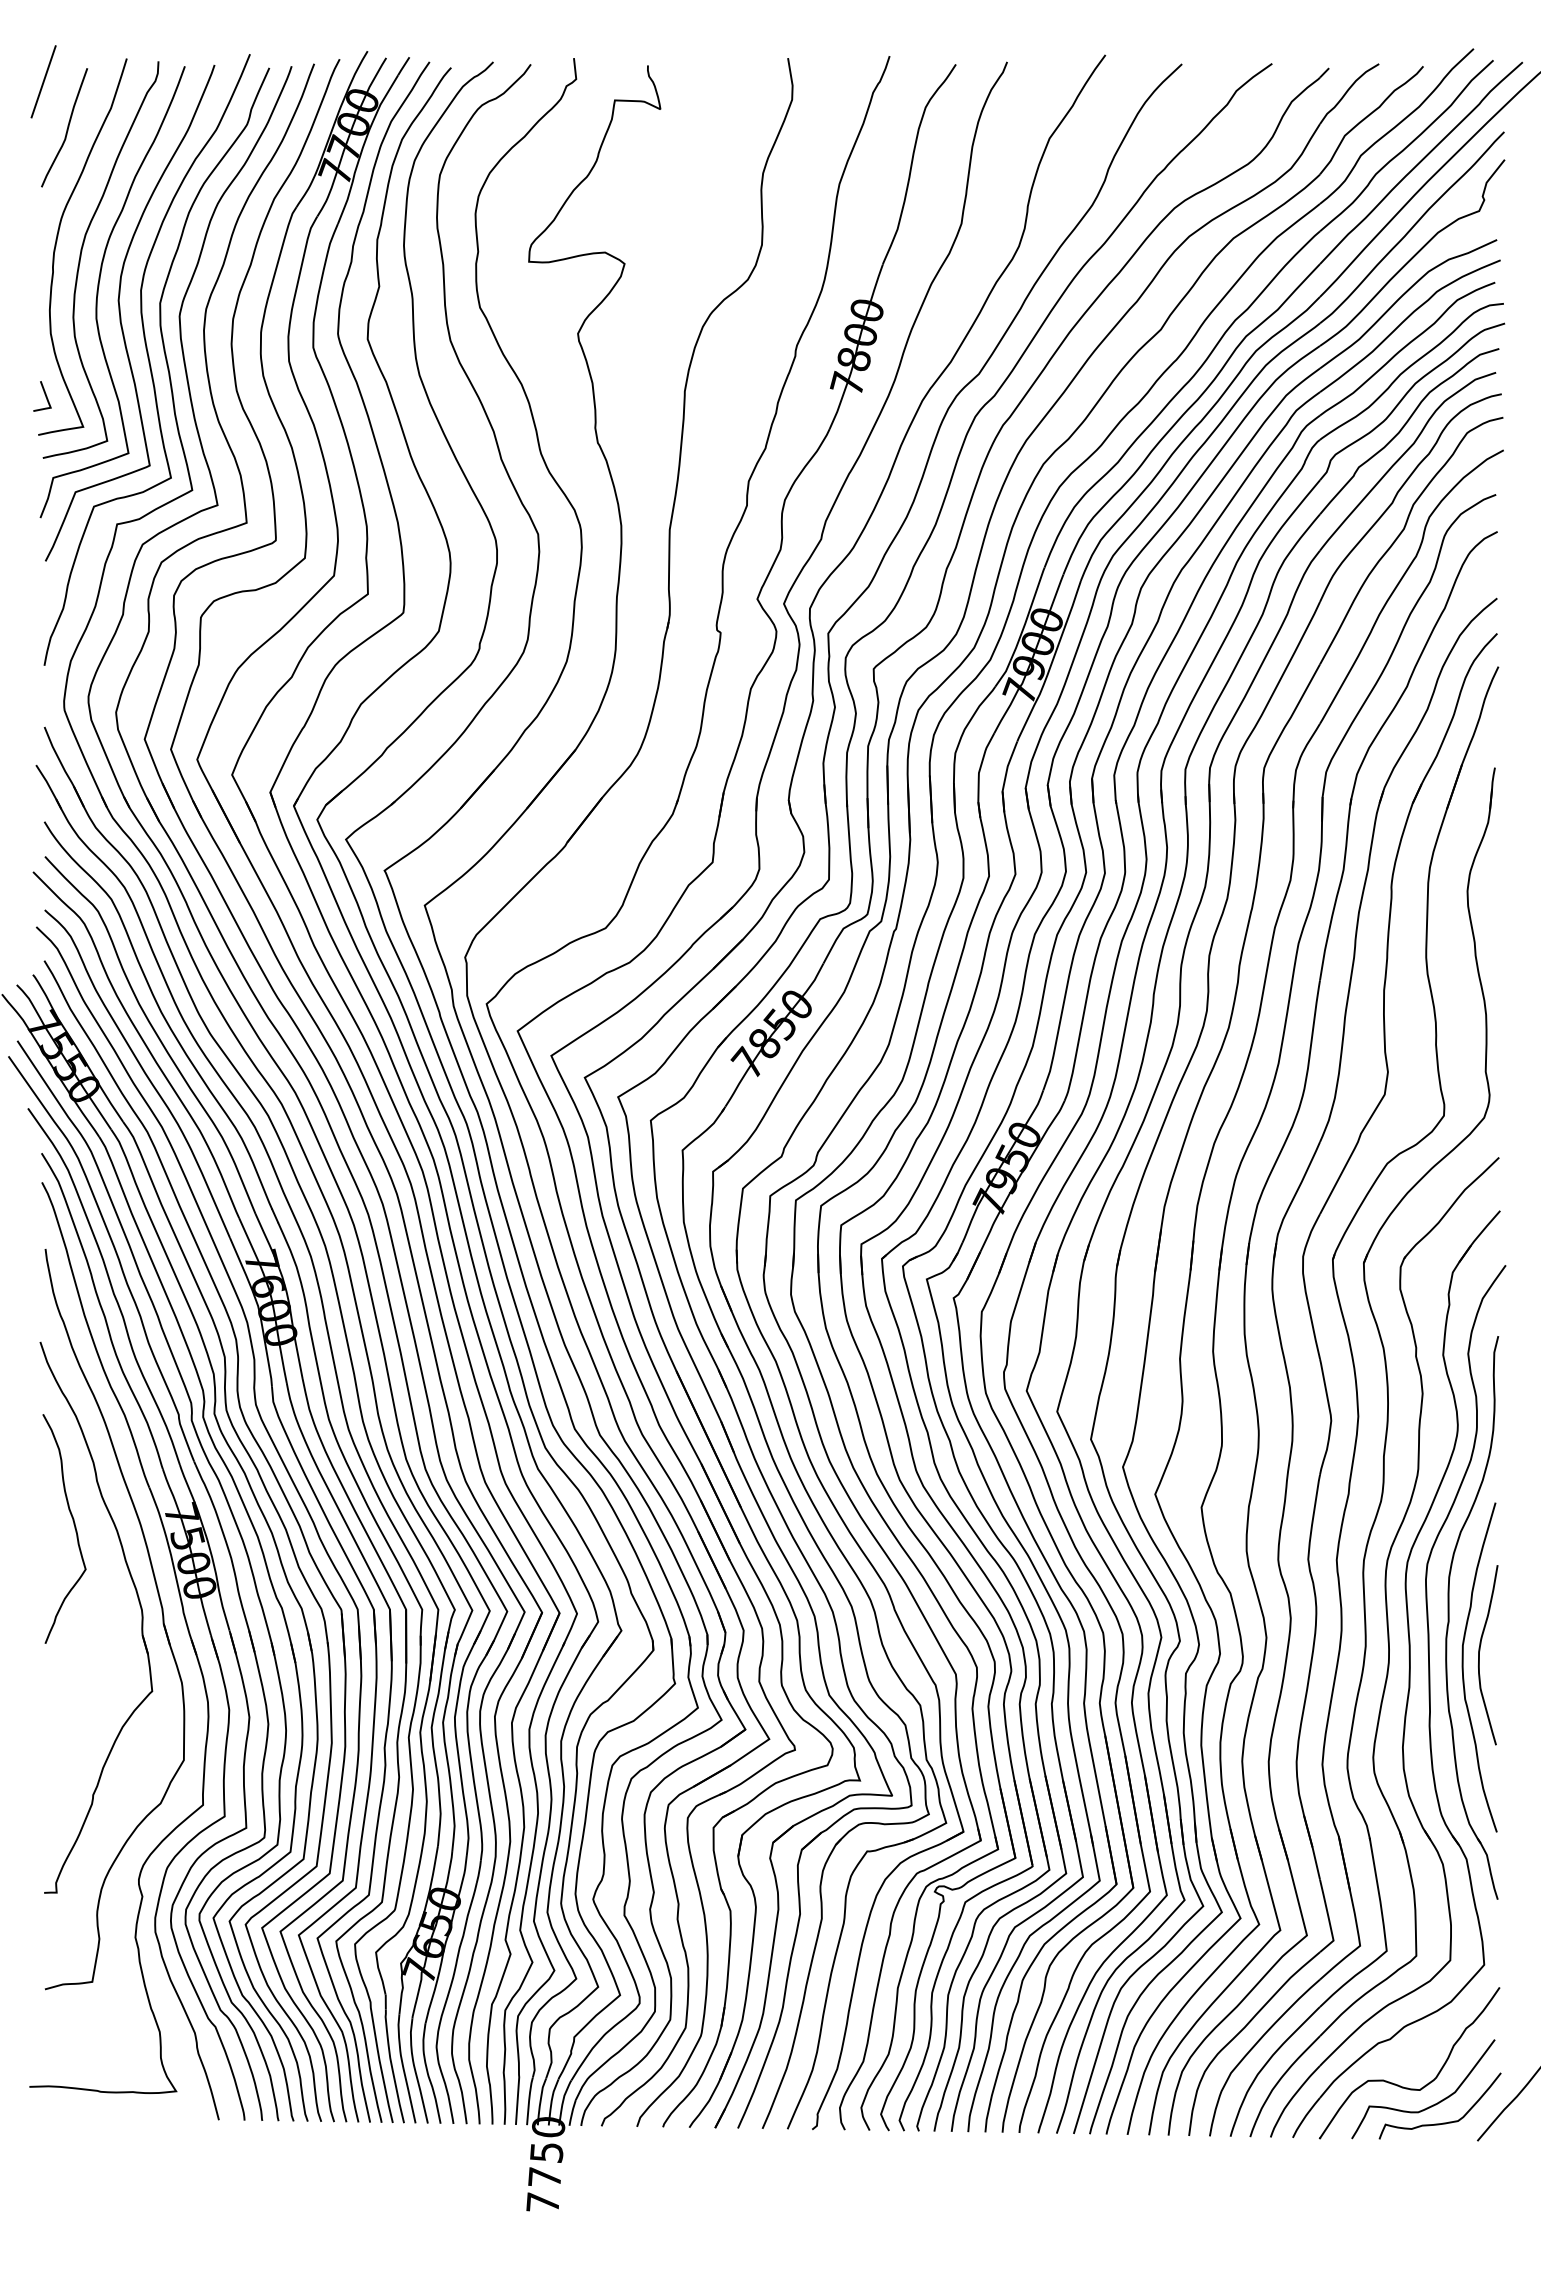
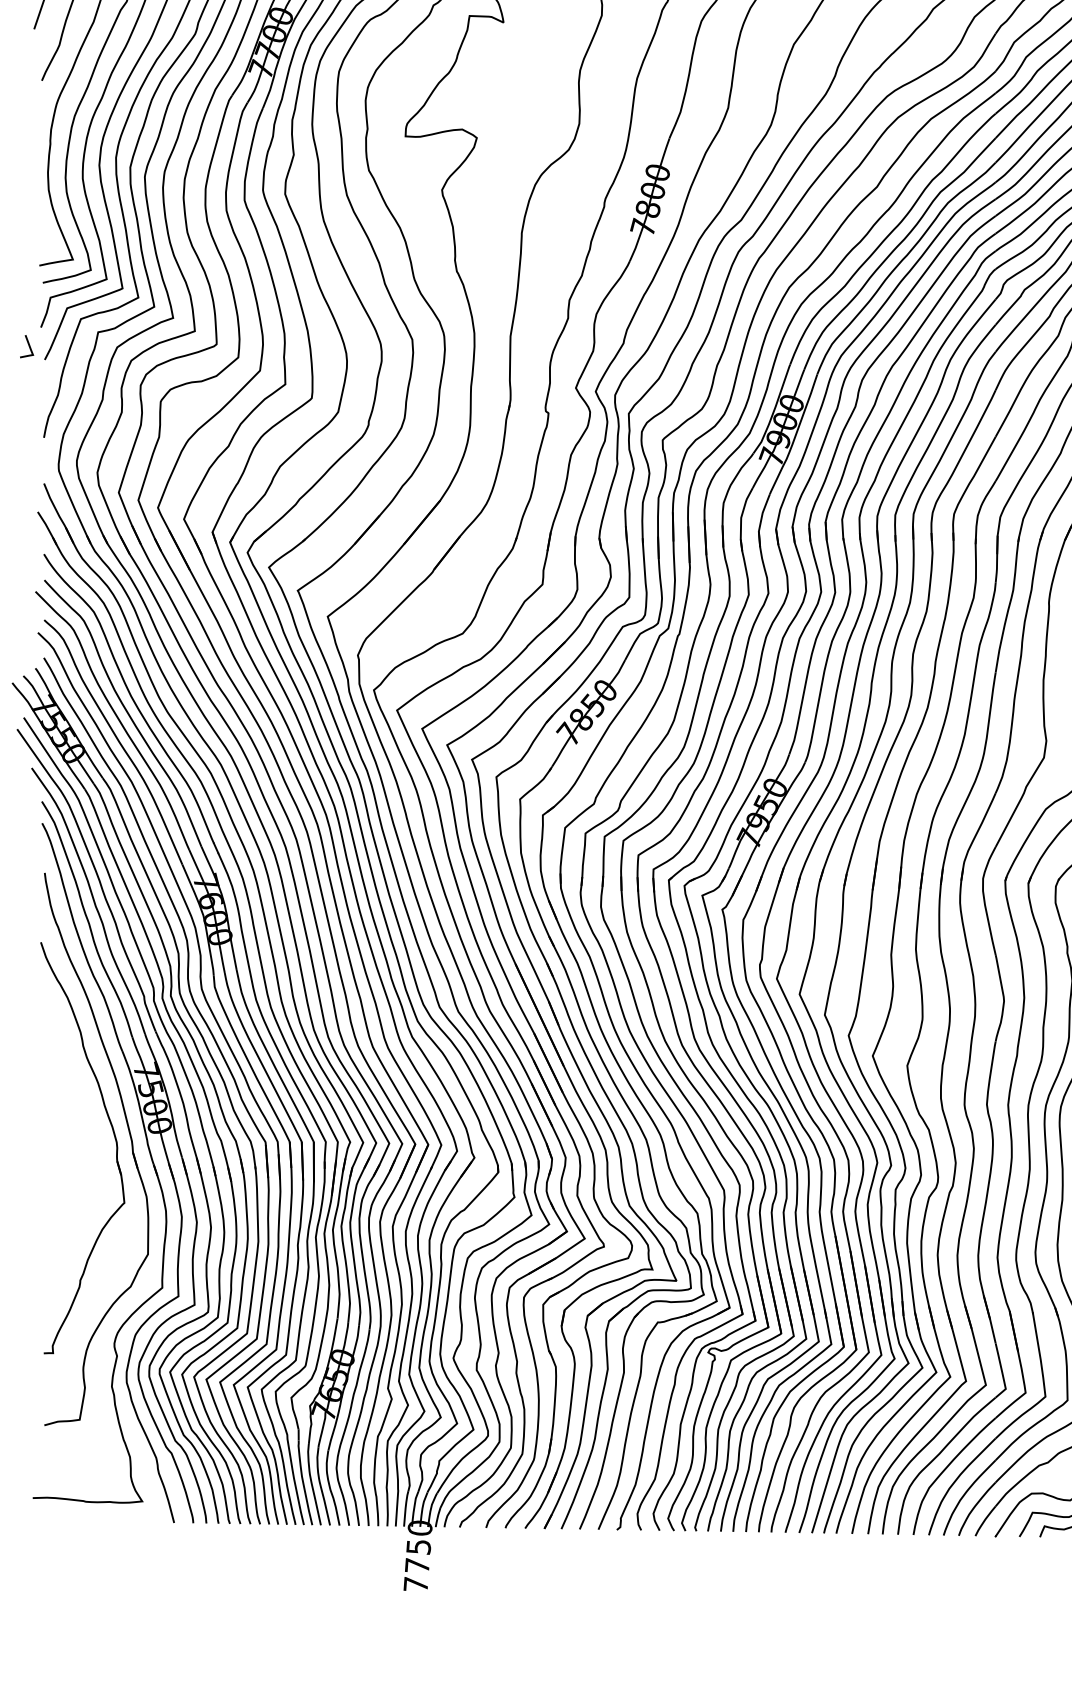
line: (44, 394) -> (28, 345), moved
curve: (73, 1524) -> (65, 1078), removed

